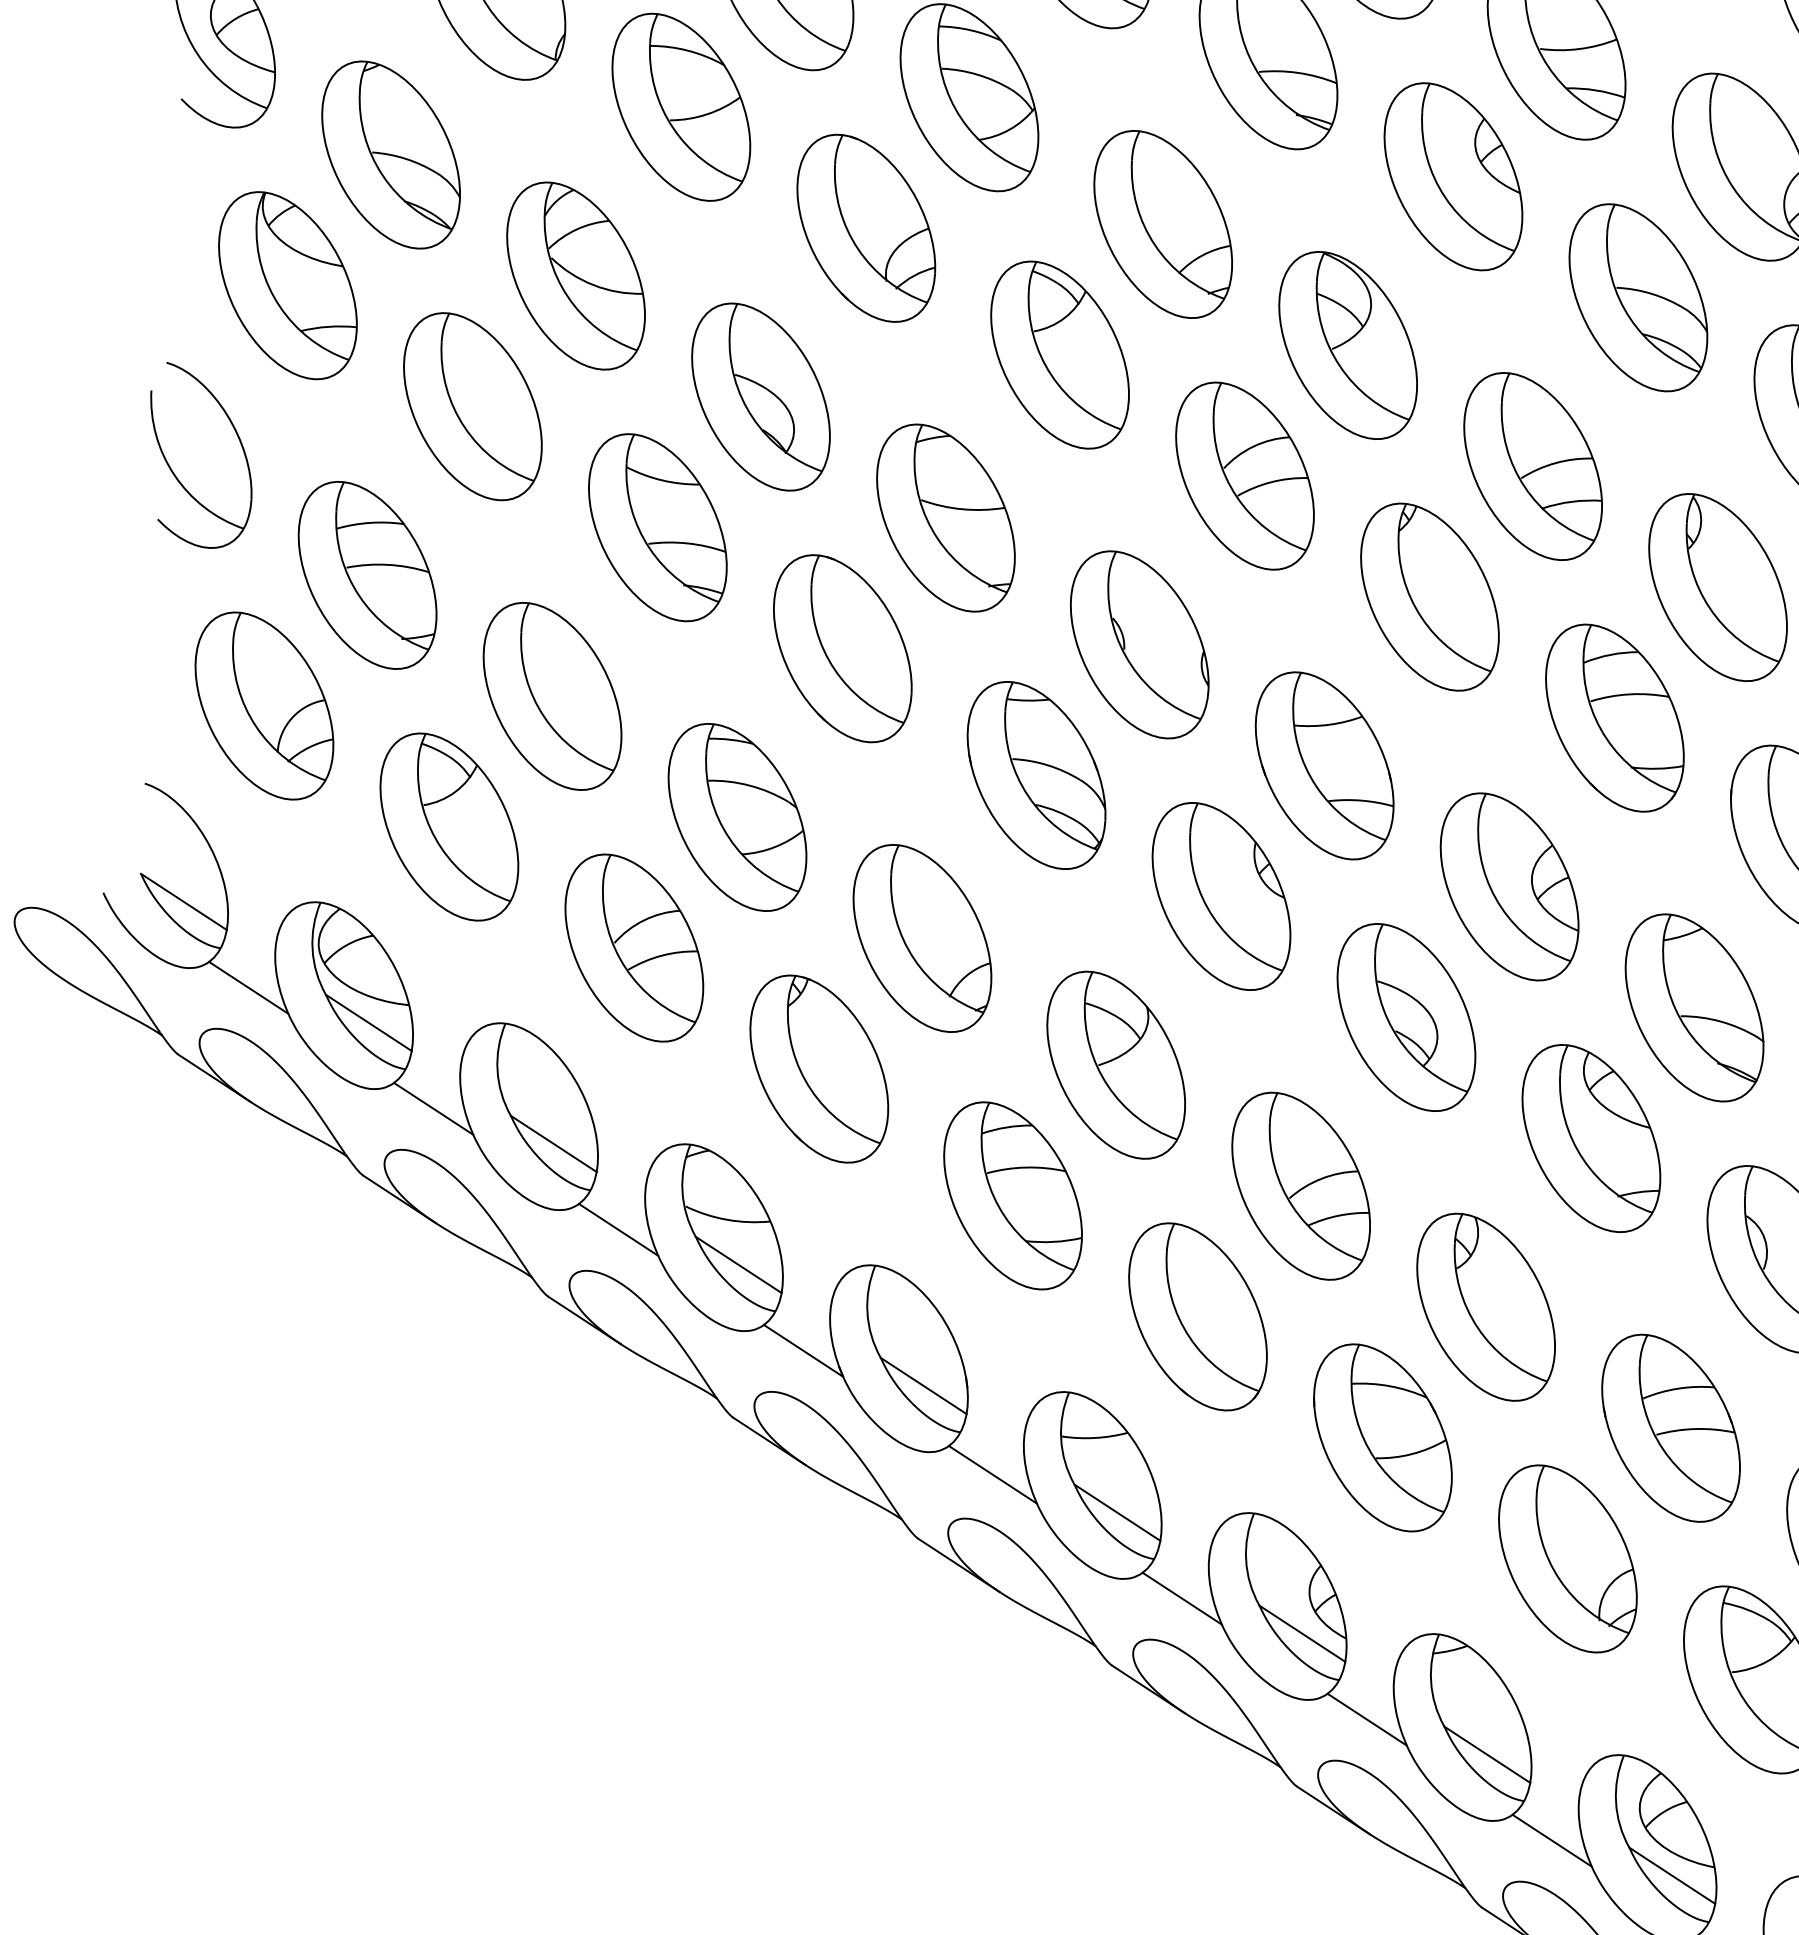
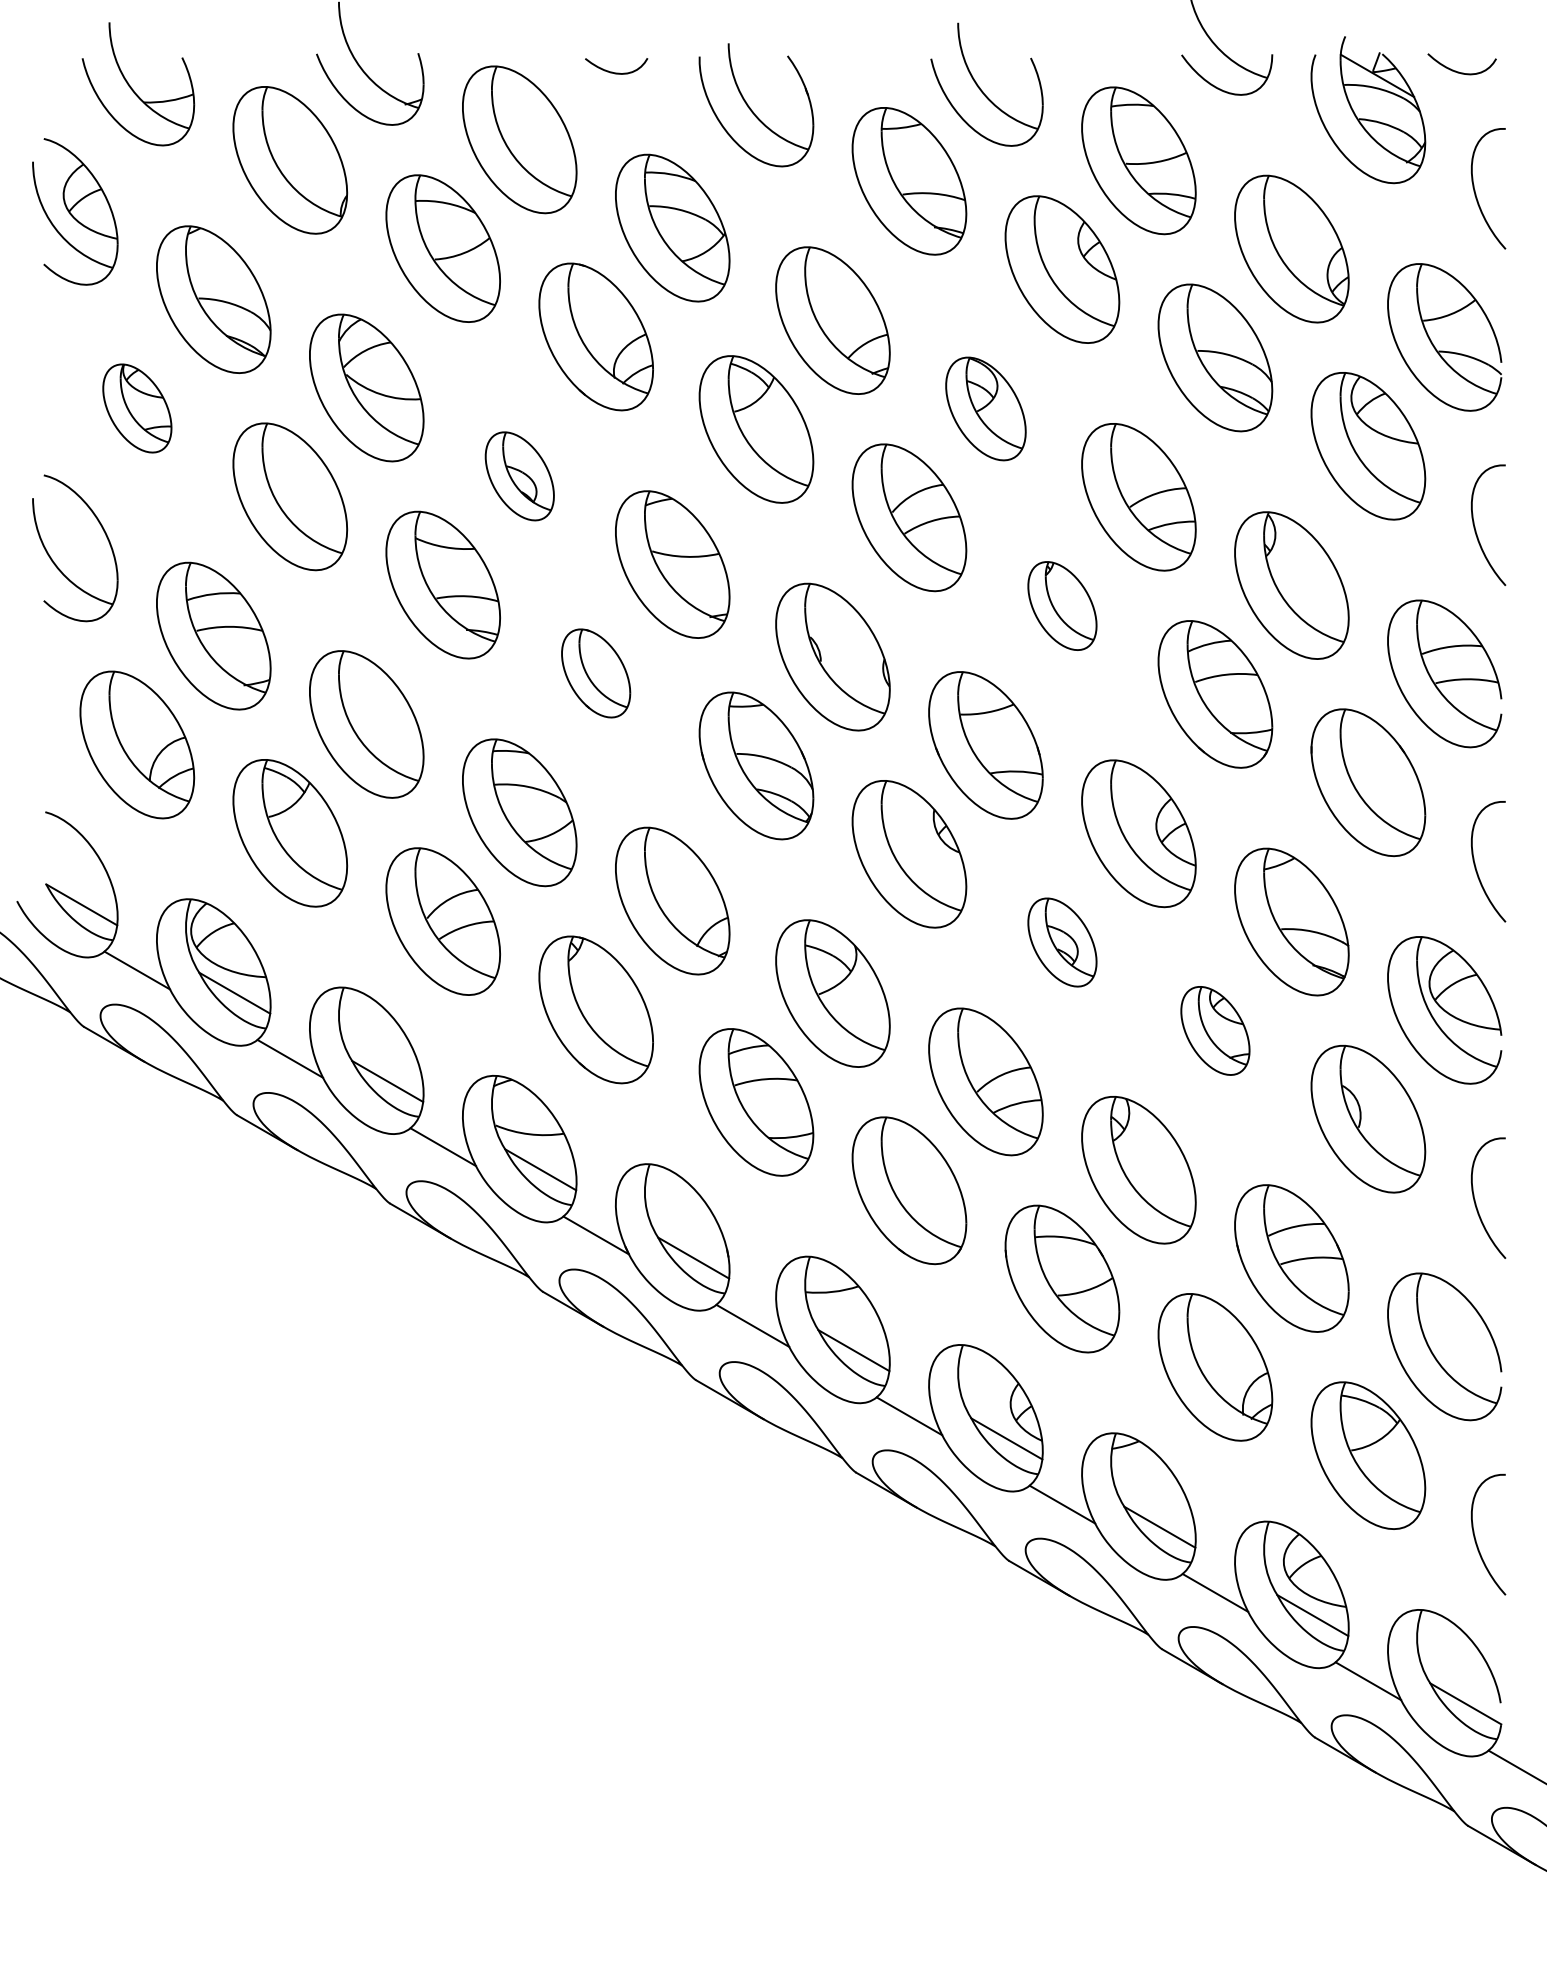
part: (288, 285) -> (137, 408), size x0.6
part: (1347, 344) -> (985, 408), size x0.7
part: (760, 397) -> (519, 476), size x0.6
part: (1430, 596) -> (1062, 605), size x0.6
part: (841, 648) -> (595, 673), size x0.6
part: (1406, 1017) -> (1062, 942), size x0.6
part: (1591, 1138) -> (1215, 1030), size x0.6

